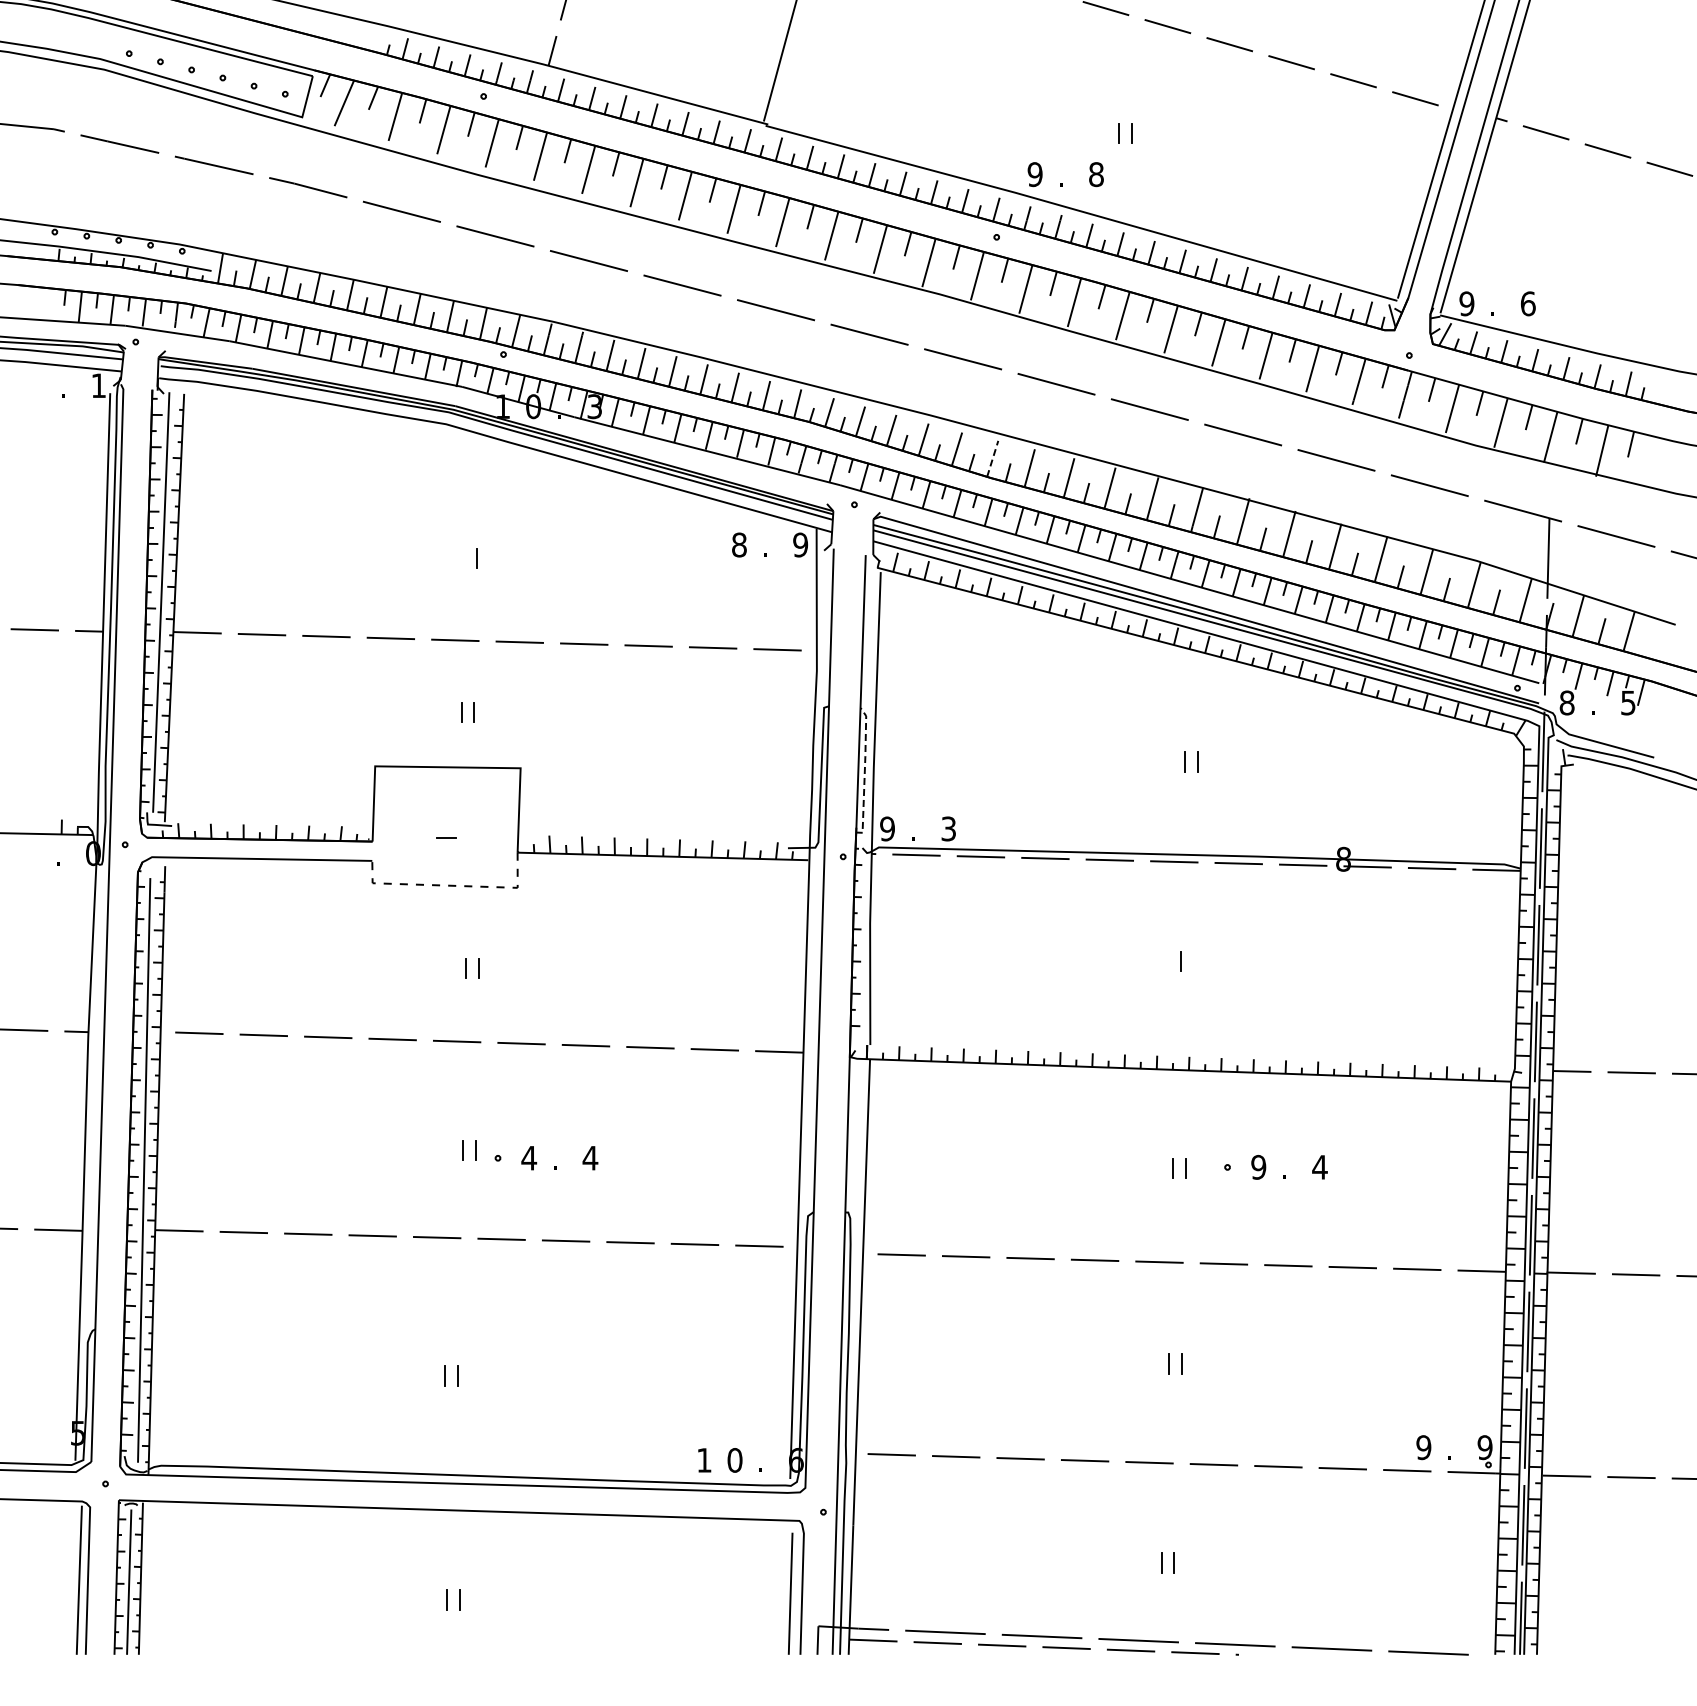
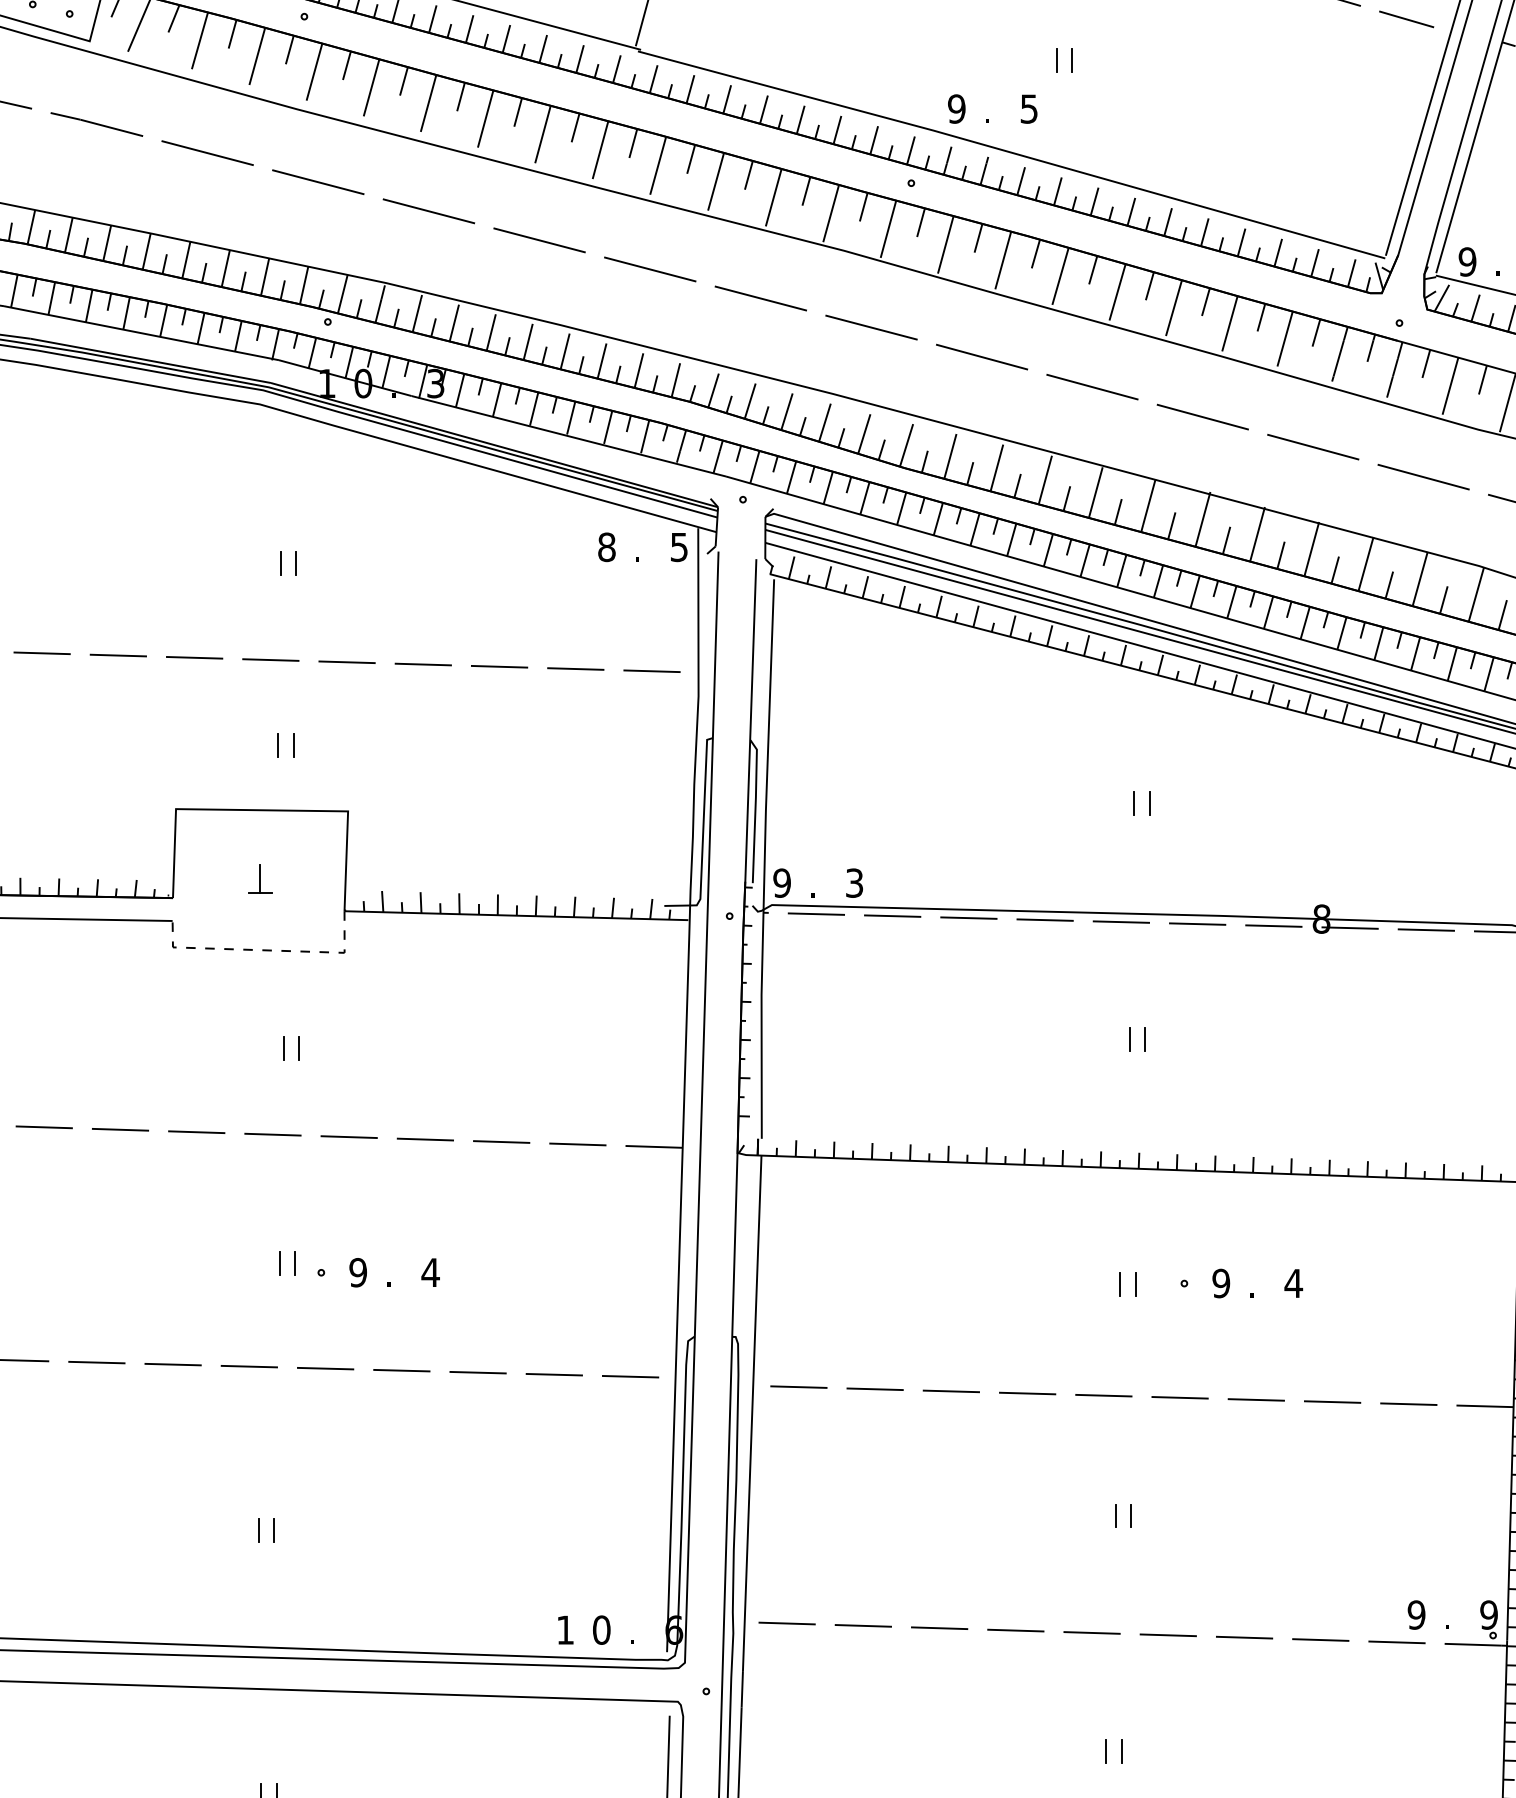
text: (1096, 174) -> (1029, 108), 8 -> 5
line: (992, 458) -> (906, 444), dashed -> solid
text: (800, 544) -> (679, 546), 9 -> 5
line: (463, 558) -> (280, 563), added
line: (865, 766) -> (756, 809), dashed -> solid
line: (446, 825) -> (260, 879), added
line: (1193, 961) -> (1144, 1039), added
text: (529, 1157) -> (358, 1271), 4 -> 9

